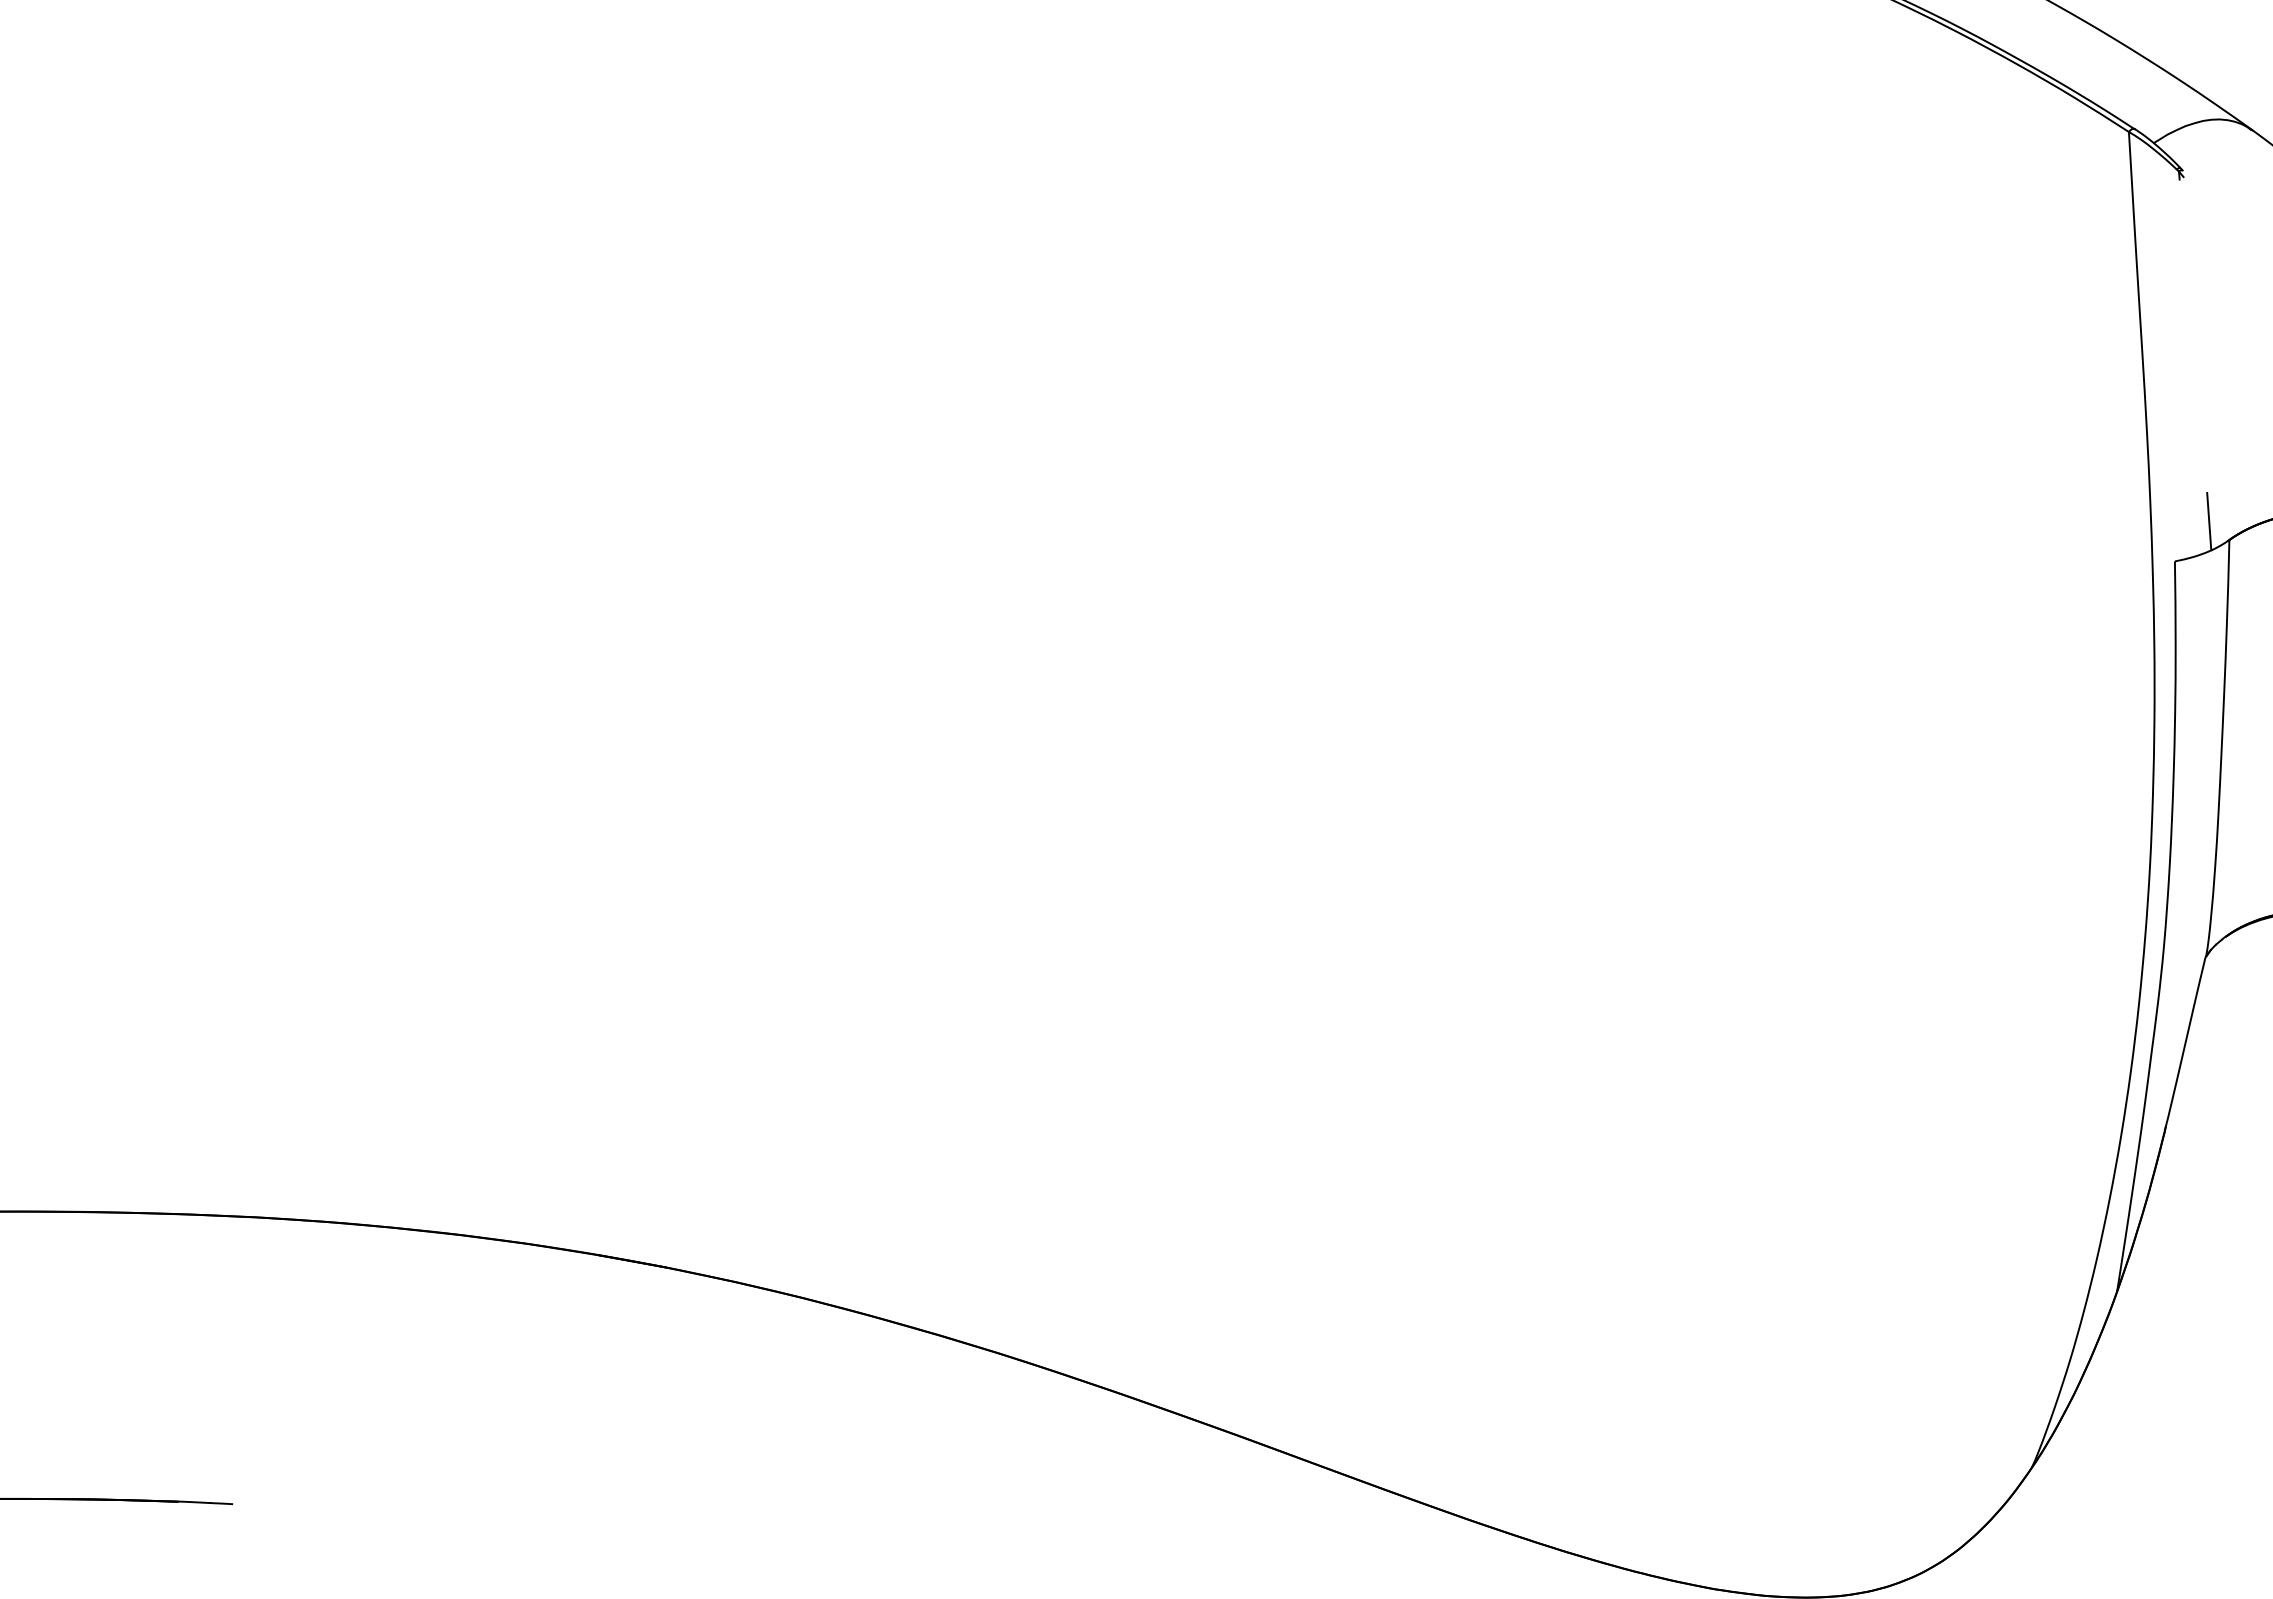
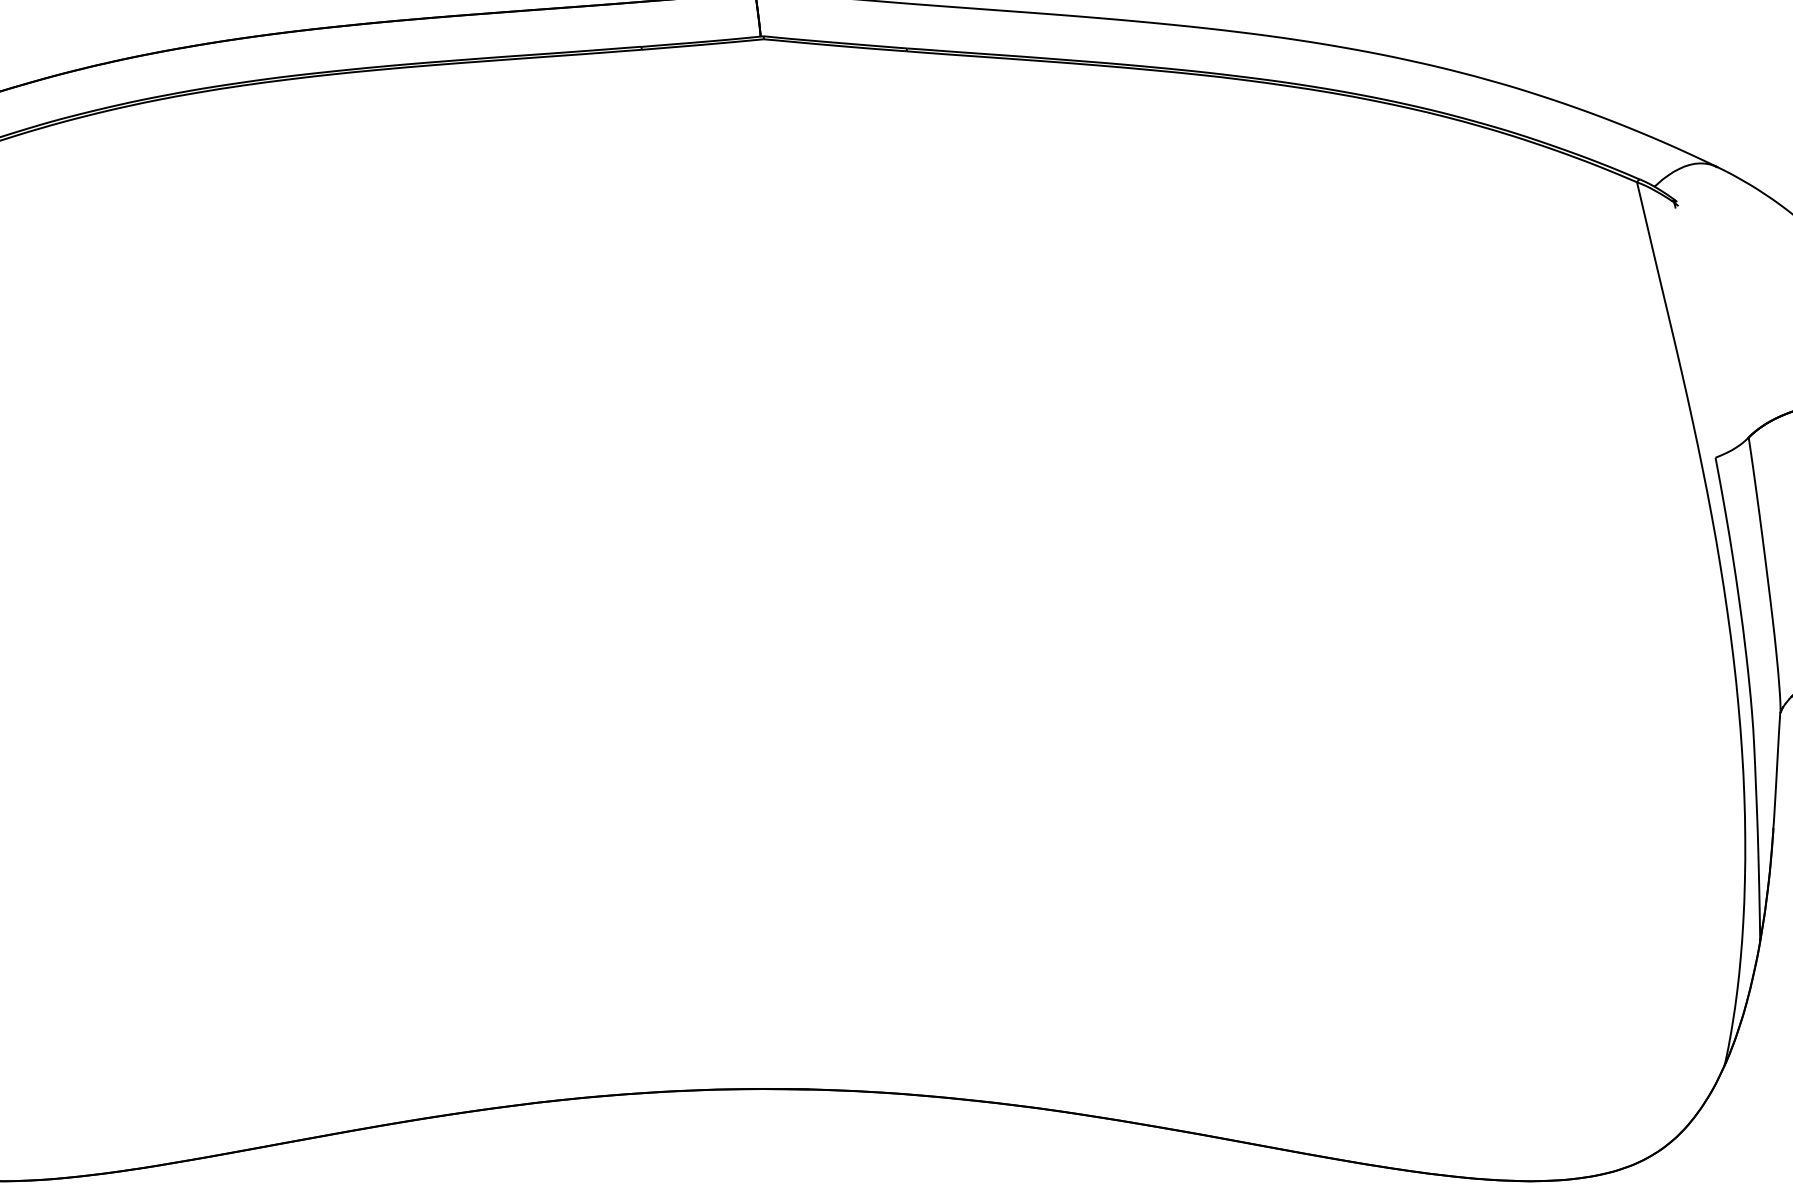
line: (2209, 521) -> (1733, 427), removed

